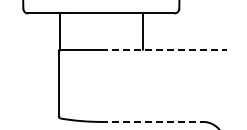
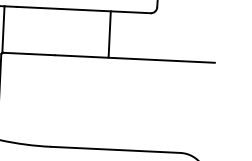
line: (163, 49) -> (134, 58), dashed -> solid
line: (152, 121) -> (116, 149), dashed -> solid

